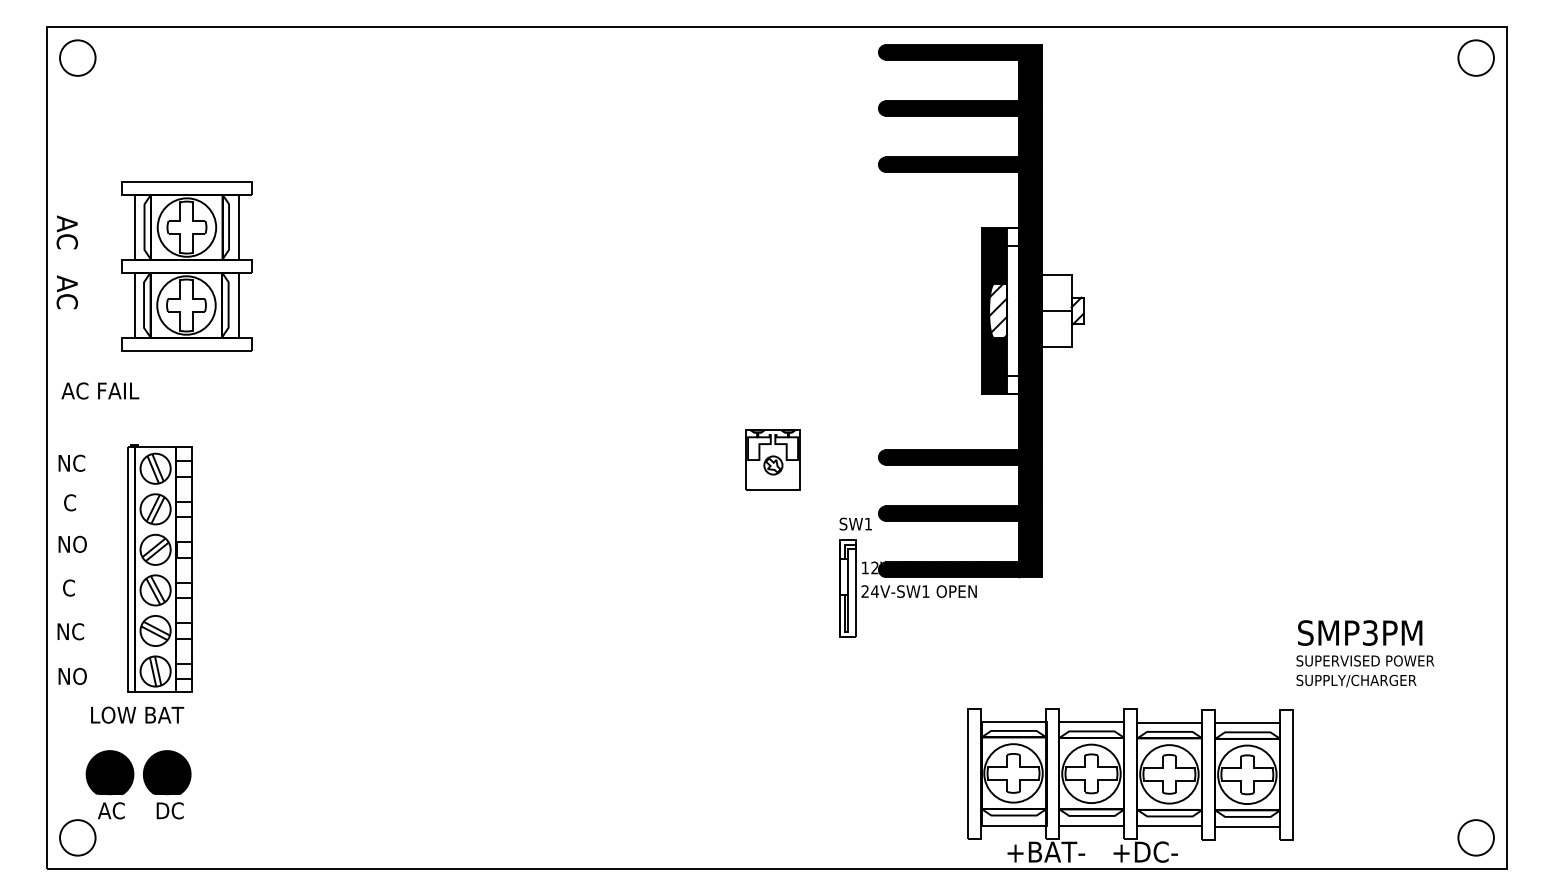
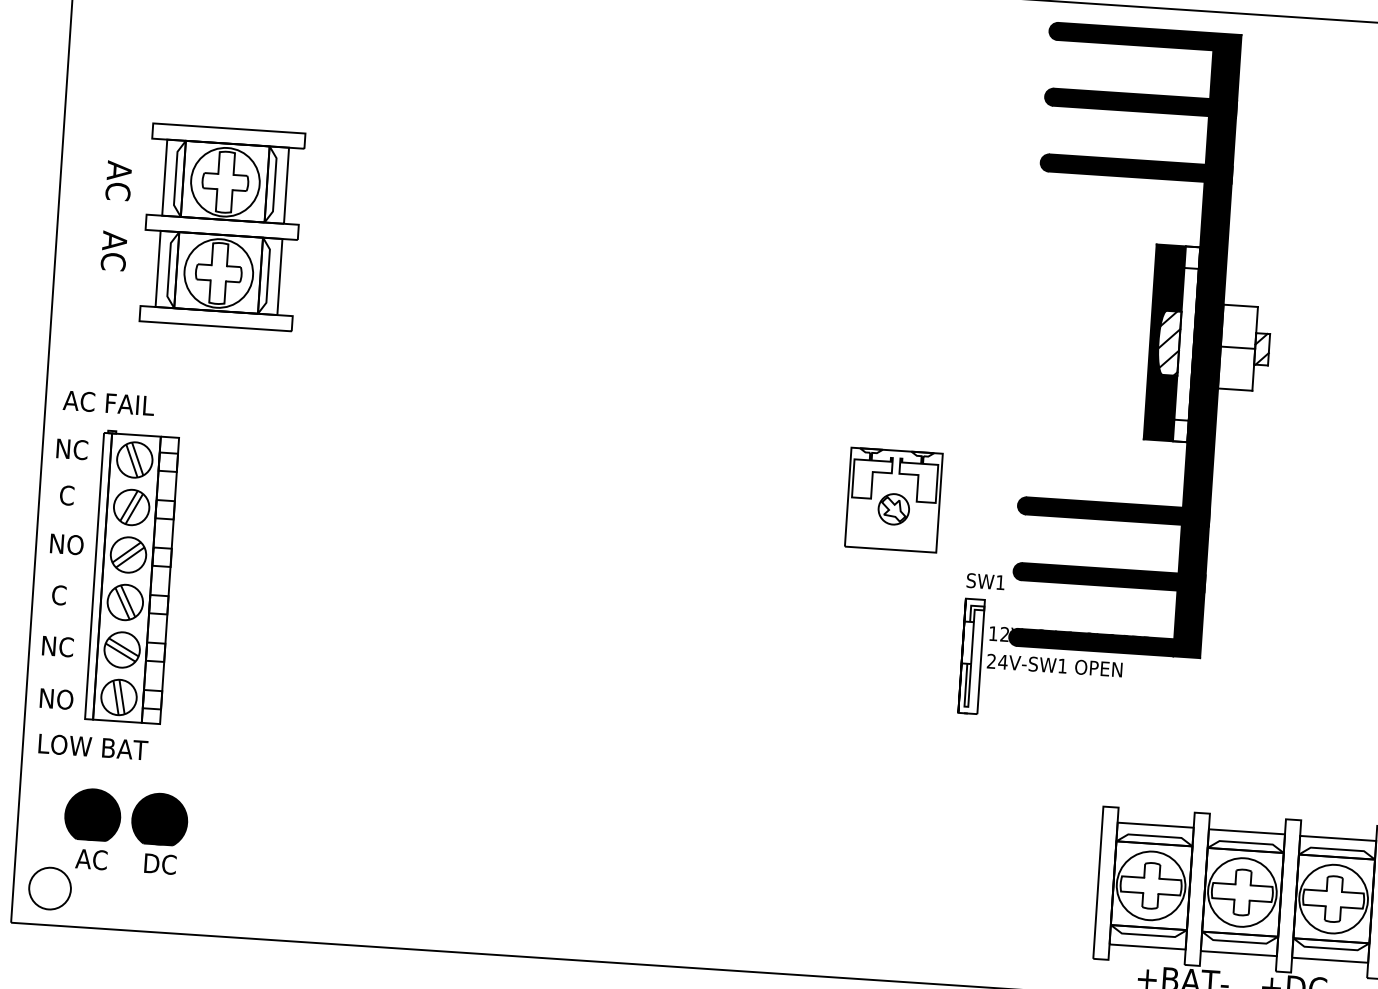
text: (66, 262) -> (115, 216), moved
text: (100, 390) -> (109, 402), moved
part: (772, 459) -> (893, 499), size x1.43
part: (159, 568) -> (131, 577), moved
text: (137, 714) -> (93, 746), moved

